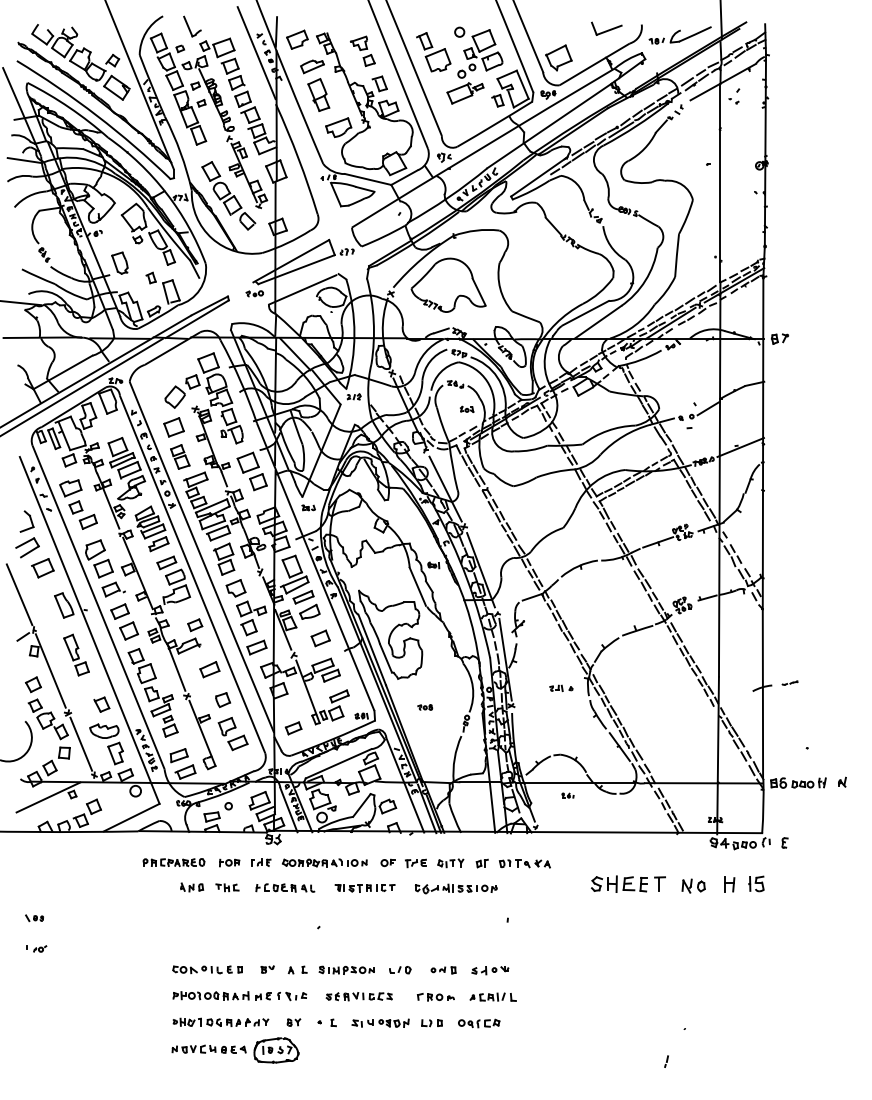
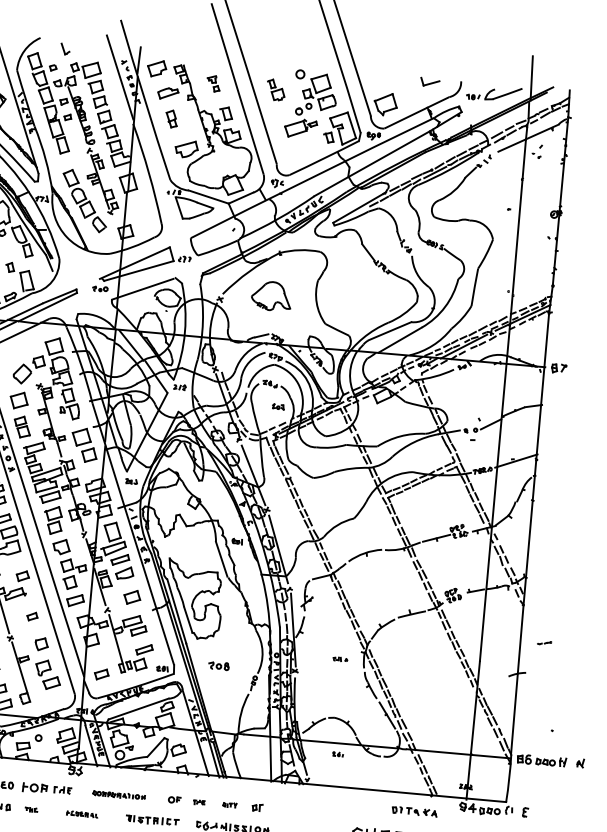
part: (192, 26) -> (65, 49), size x0.6
part: (606, 28) -> (429, 82), size x0.7
part: (362, 50) -> (213, 83), size x0.6
part: (433, 52) -> (275, 90), size x0.6
part: (318, 94) -> (171, 118), size x0.6
part: (448, 284) -> (271, 295), size x0.6
part: (209, 669) -> (32, 616), size x0.6
line: (790, 682) -> (544, 642), moved
part: (561, 687) -> (340, 658), size x0.7
part: (425, 707) -> (219, 666), size x1.6
part: (229, 862) -> (35, 787), size x1.4
part: (324, 862) -> (118, 794), size x0.7
part: (415, 863) -> (198, 802), size x0.6
part: (450, 863) -> (229, 805), size x0.6
part: (524, 863) -> (414, 811), moved
part: (227, 887) -> (31, 809), size x0.6
part: (285, 887) -> (82, 813), size x0.6

